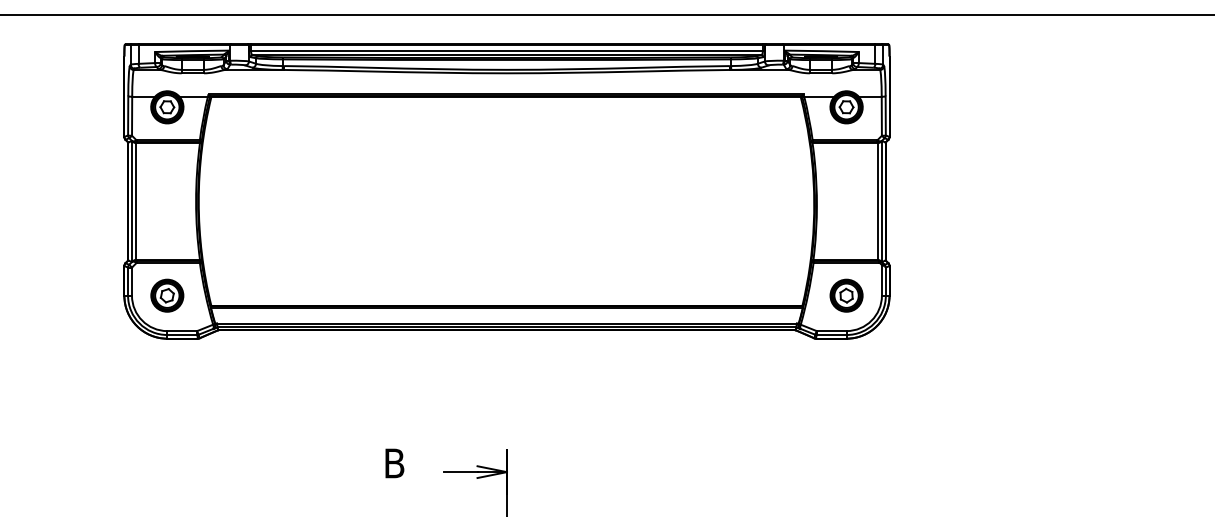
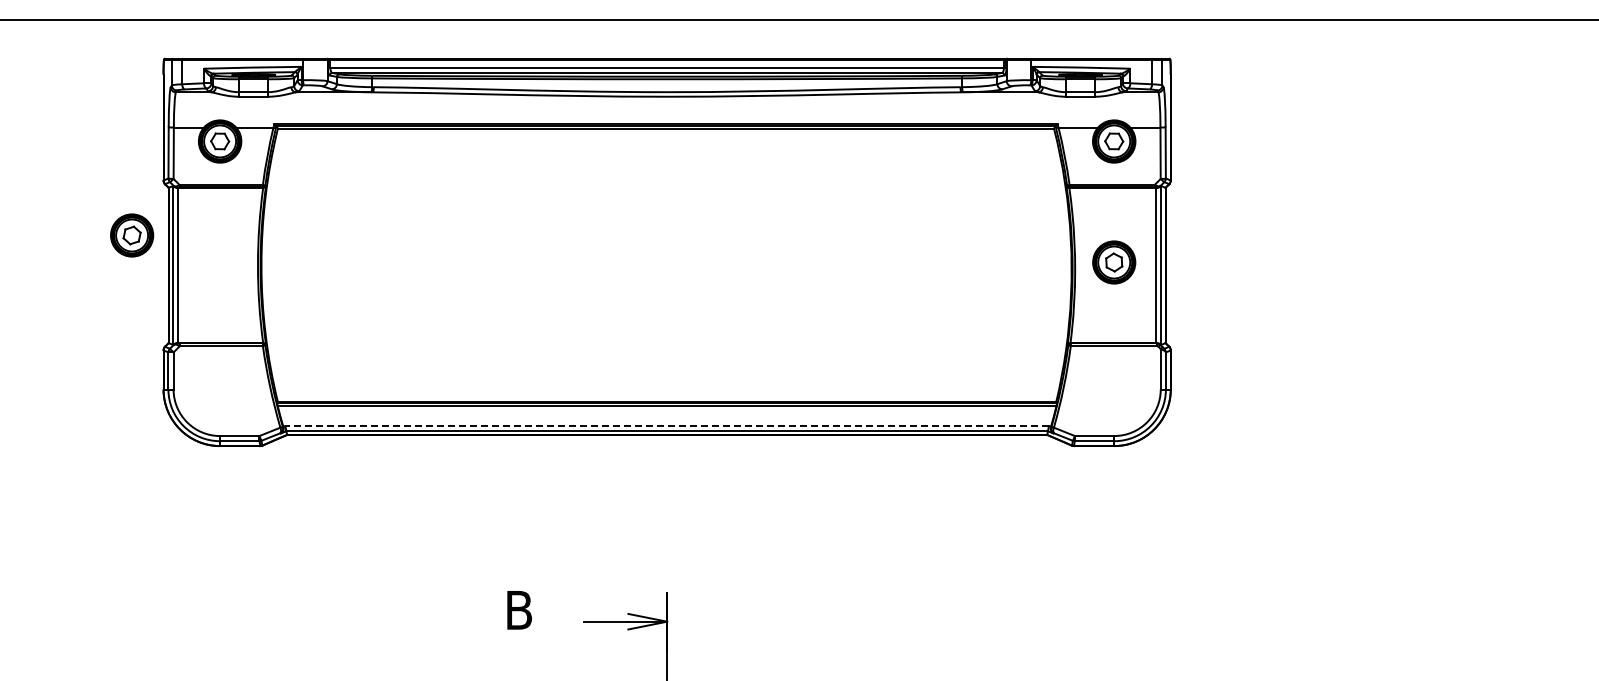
part: (167, 295) -> (132, 235), moved
part: (846, 295) -> (1114, 262), moved
line: (507, 323) -> (667, 426), solid -> dashed

